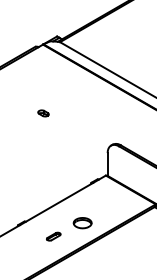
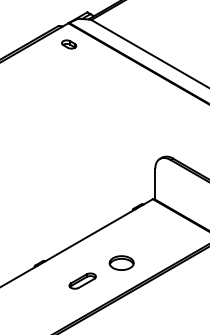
part: (43, 113) -> (69, 44), moved
part: (53, 236) -> (82, 281), size x1.43

